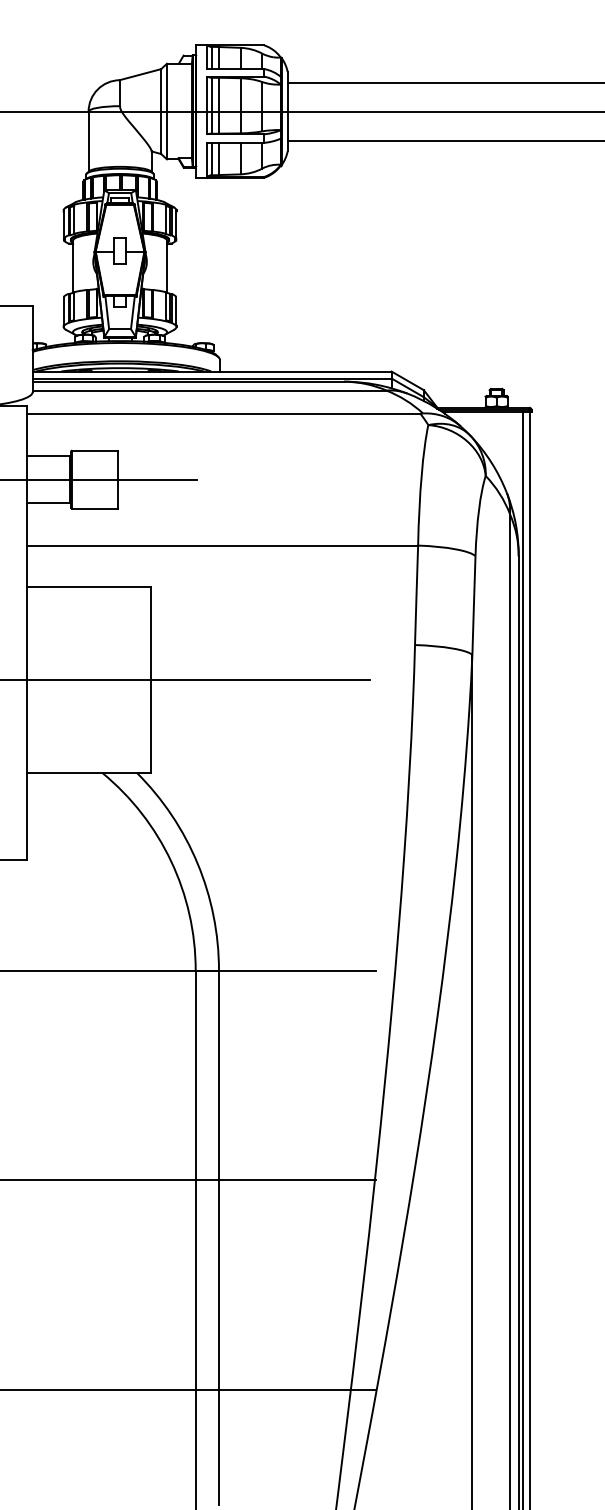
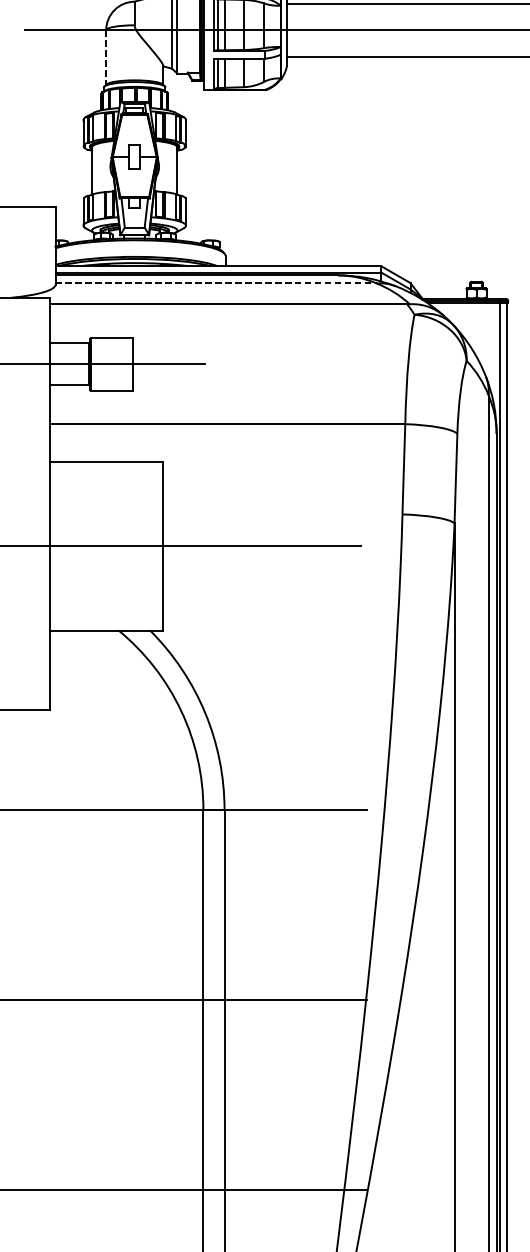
line: (88, 142) -> (106, 58), solid -> dashed
line: (209, 390) -> (215, 283), solid -> dashed

